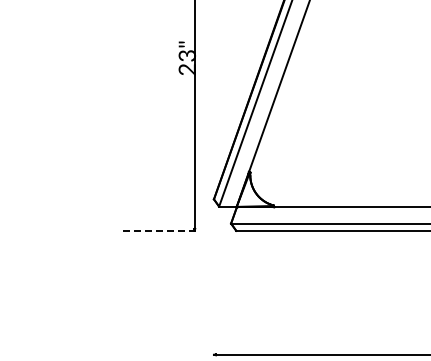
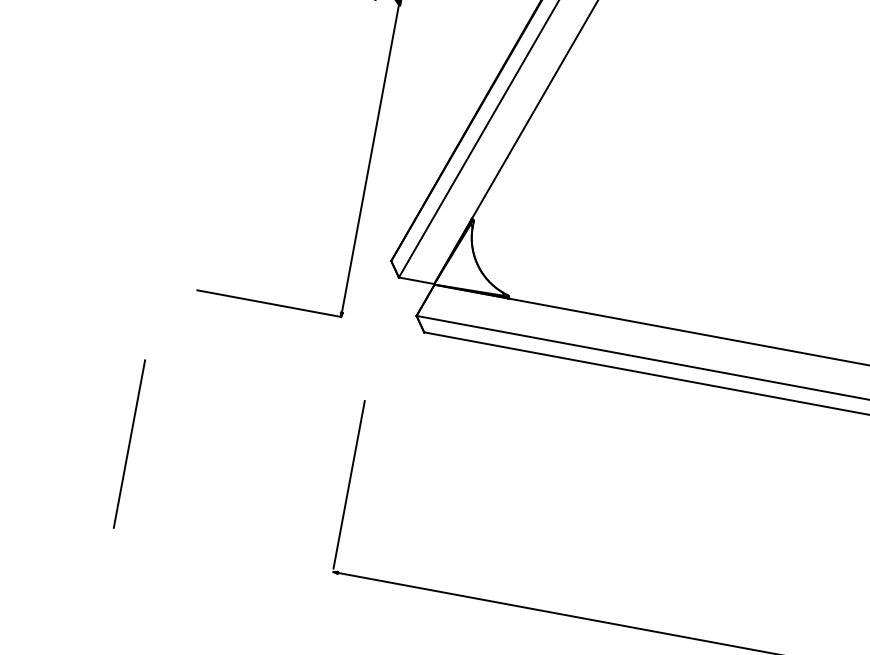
line: (158, 230) -> (268, 302), dashed -> solid
line: (103, 311) -> (128, 444), added
line: (213, 311) -> (348, 485), added

